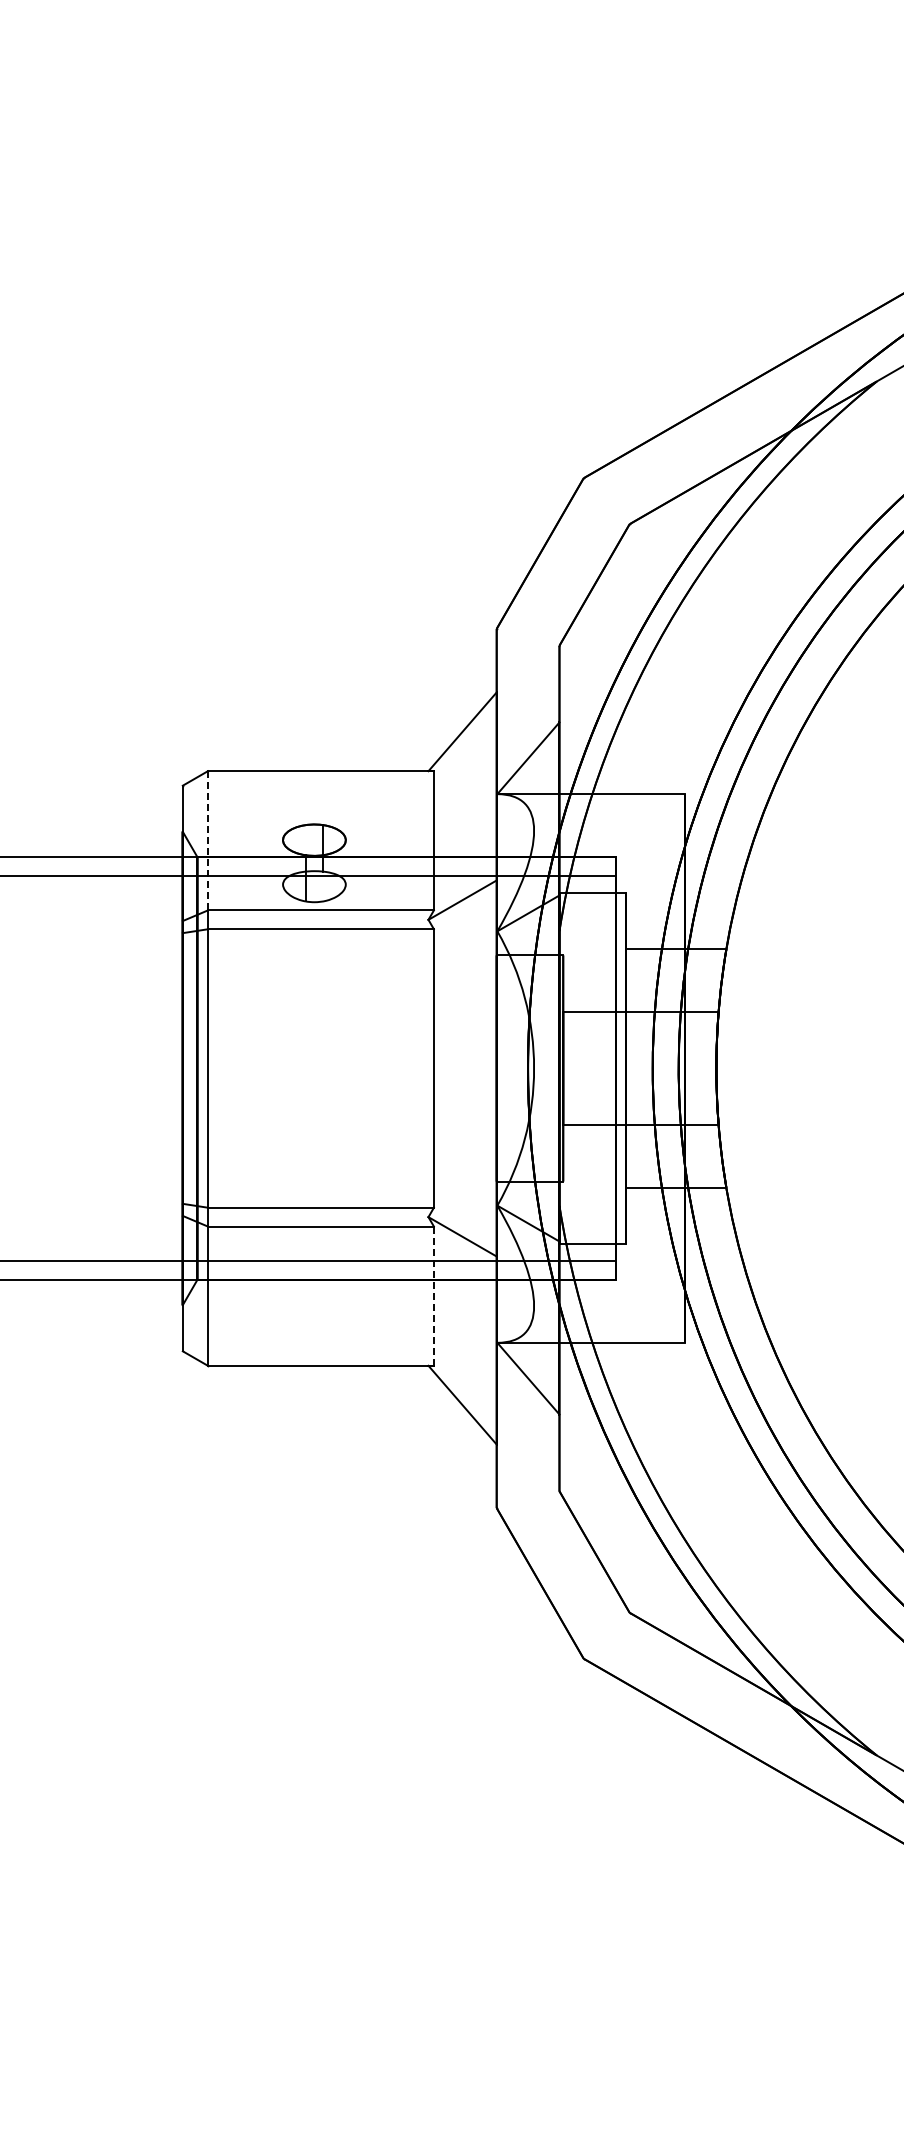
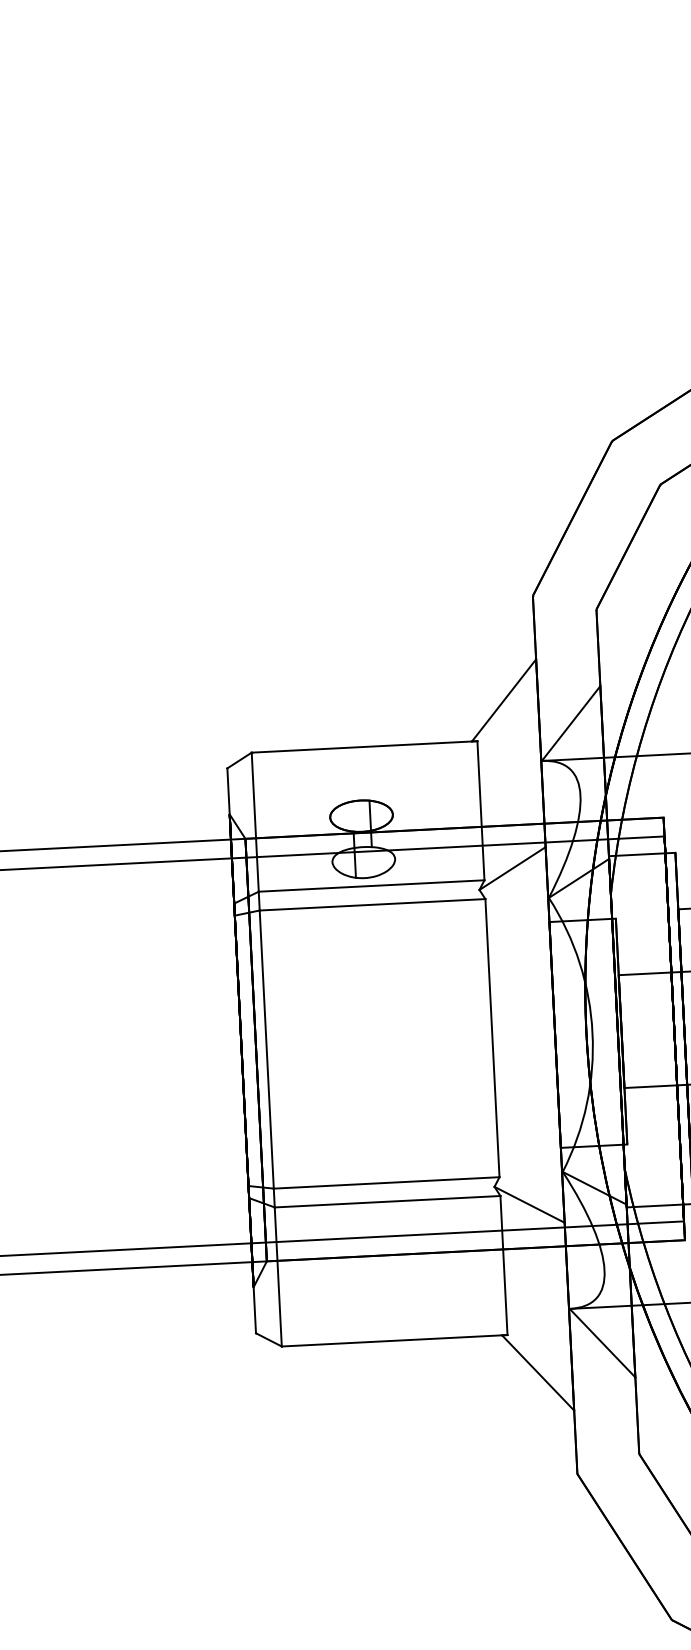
line: (207, 840) -> (254, 821), dashed -> solid
line: (433, 1296) -> (503, 1265), dashed -> solid

